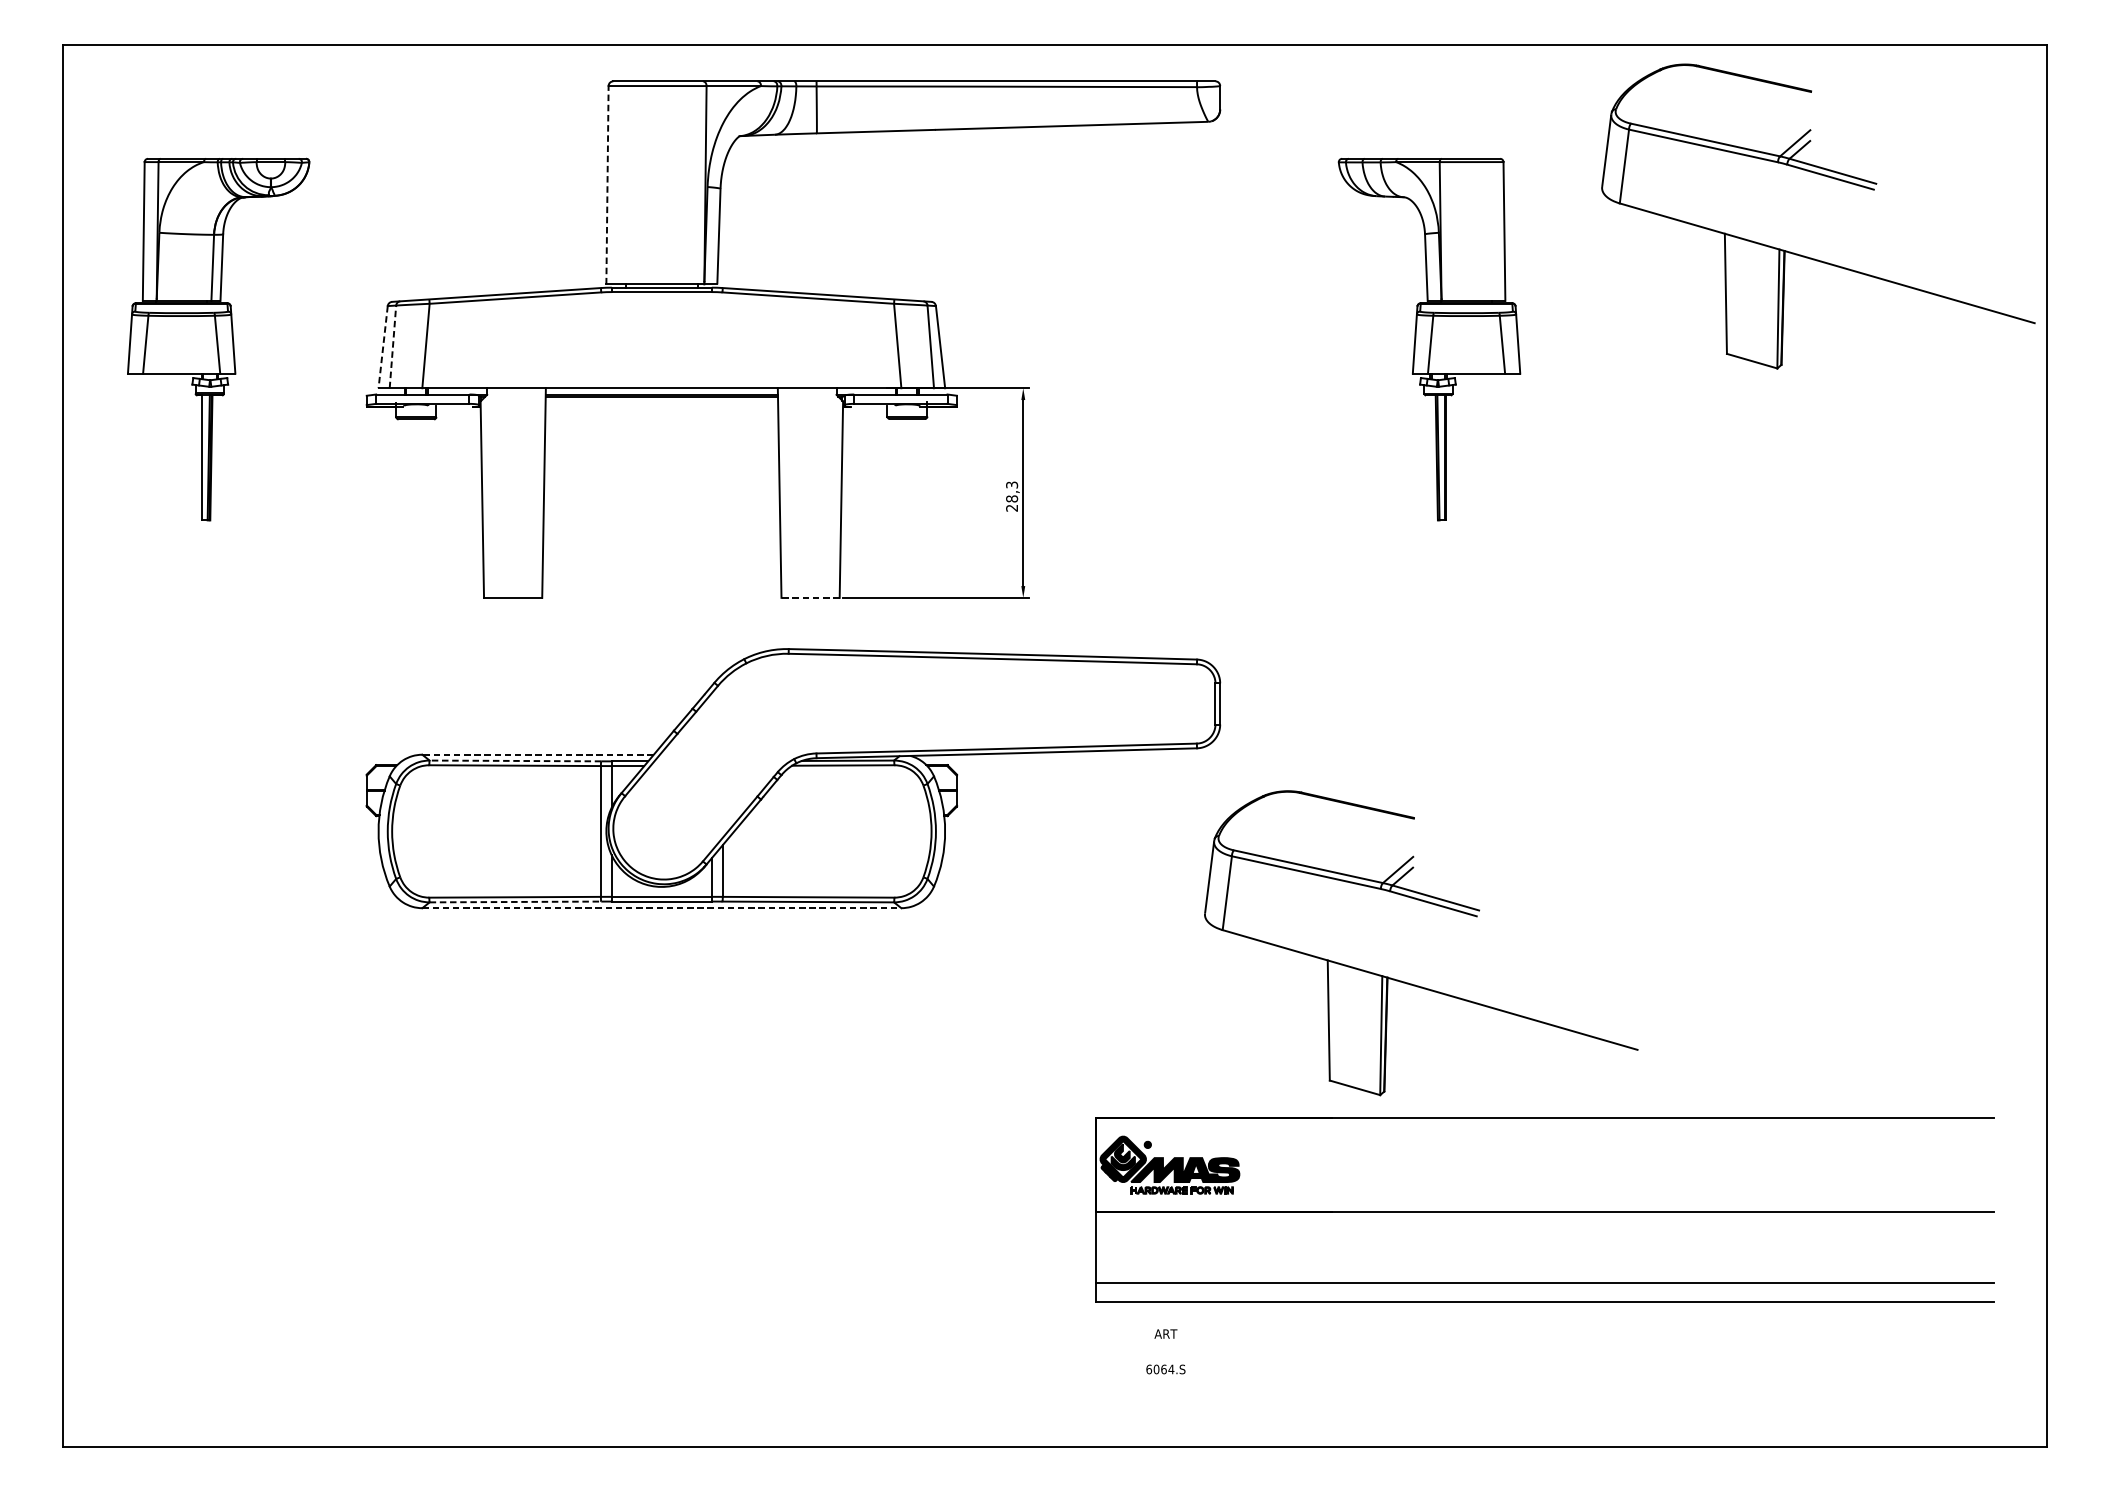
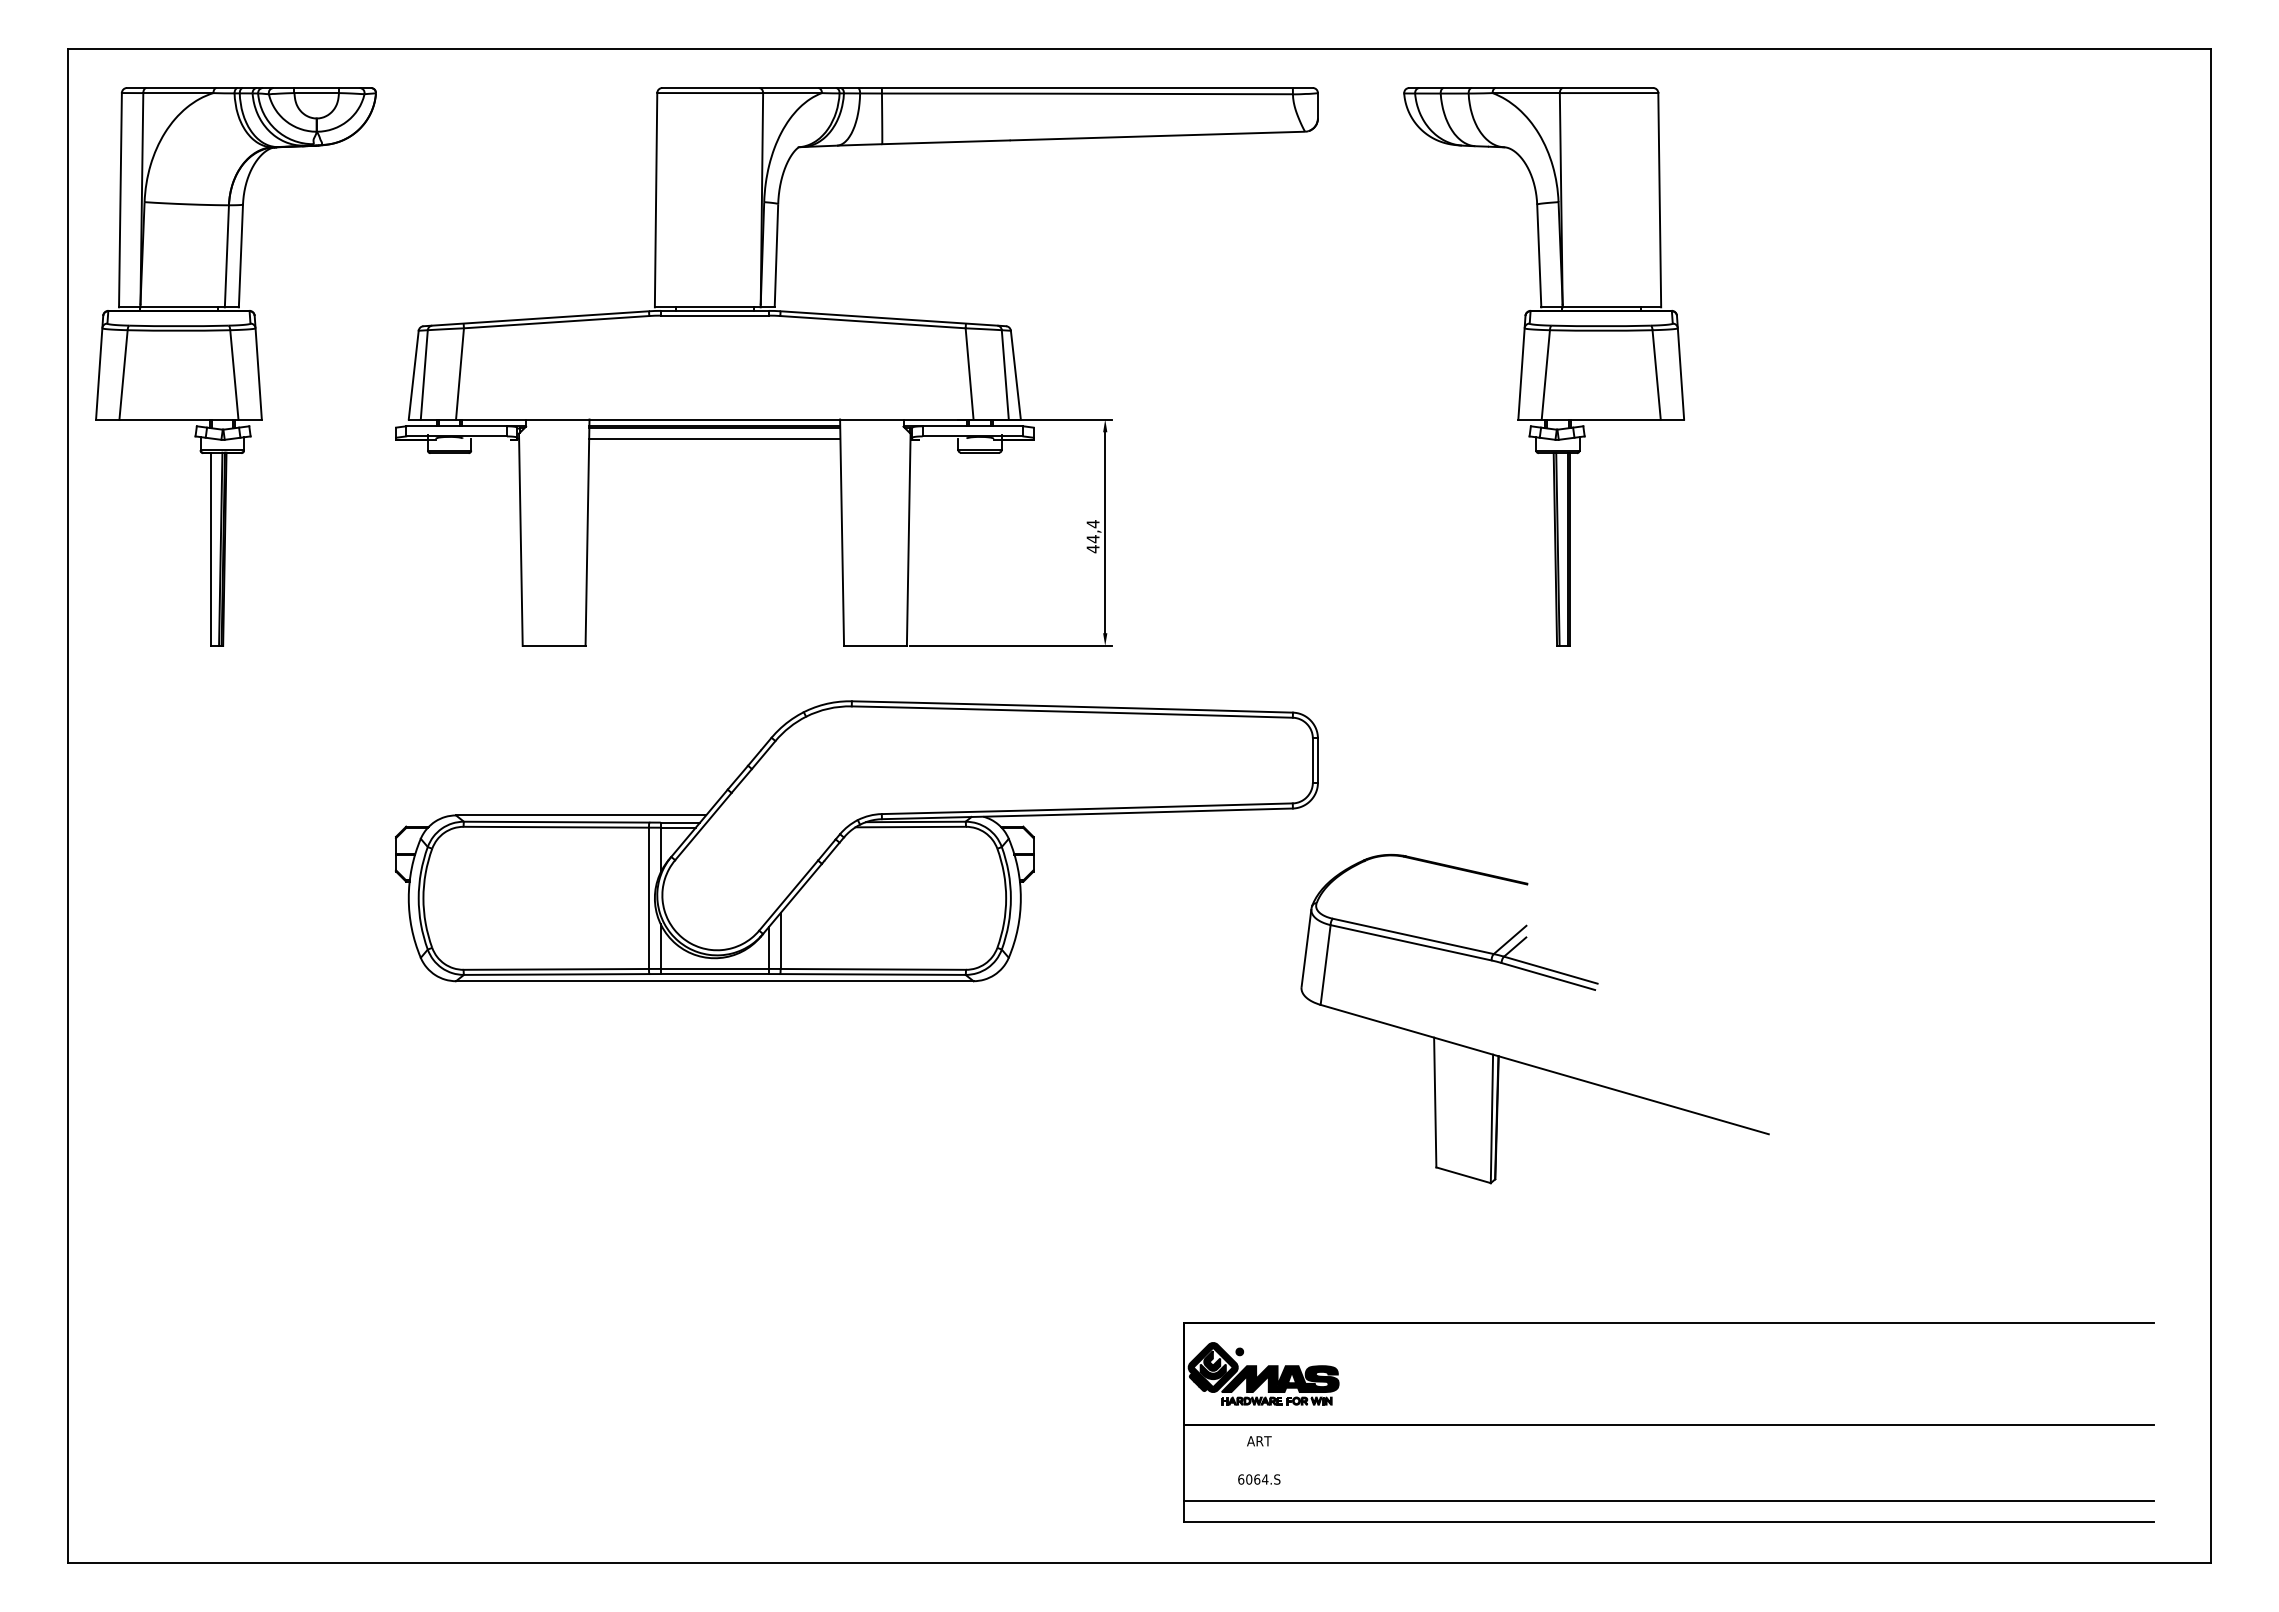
part: (1829, 178) -> (1976, 192), removed
line: (607, 184) -> (656, 199), dashed -> solid
part: (218, 339) -> (235, 366), size x1.43
part: (1428, 339) -> (1543, 366), size x1.43
line: (393, 346) -> (424, 374), dashed -> solid
line: (382, 347) -> (413, 375), dashed -> solid
line: (661, 405) -> (714, 438), added
text: (1011, 496) -> (1092, 536), 28,3 -> 44,4
line: (809, 598) -> (874, 646), dashed -> solid
line: (537, 754) -> (580, 815), dashed -> solid
line: (515, 761) -> (556, 822), dashed -> solid
line: (515, 901) -> (556, 974), dashed -> solid
line: (661, 908) -> (714, 981), dashed -> solid
part: (1544, 1210) -> (1668, 1422), moved

